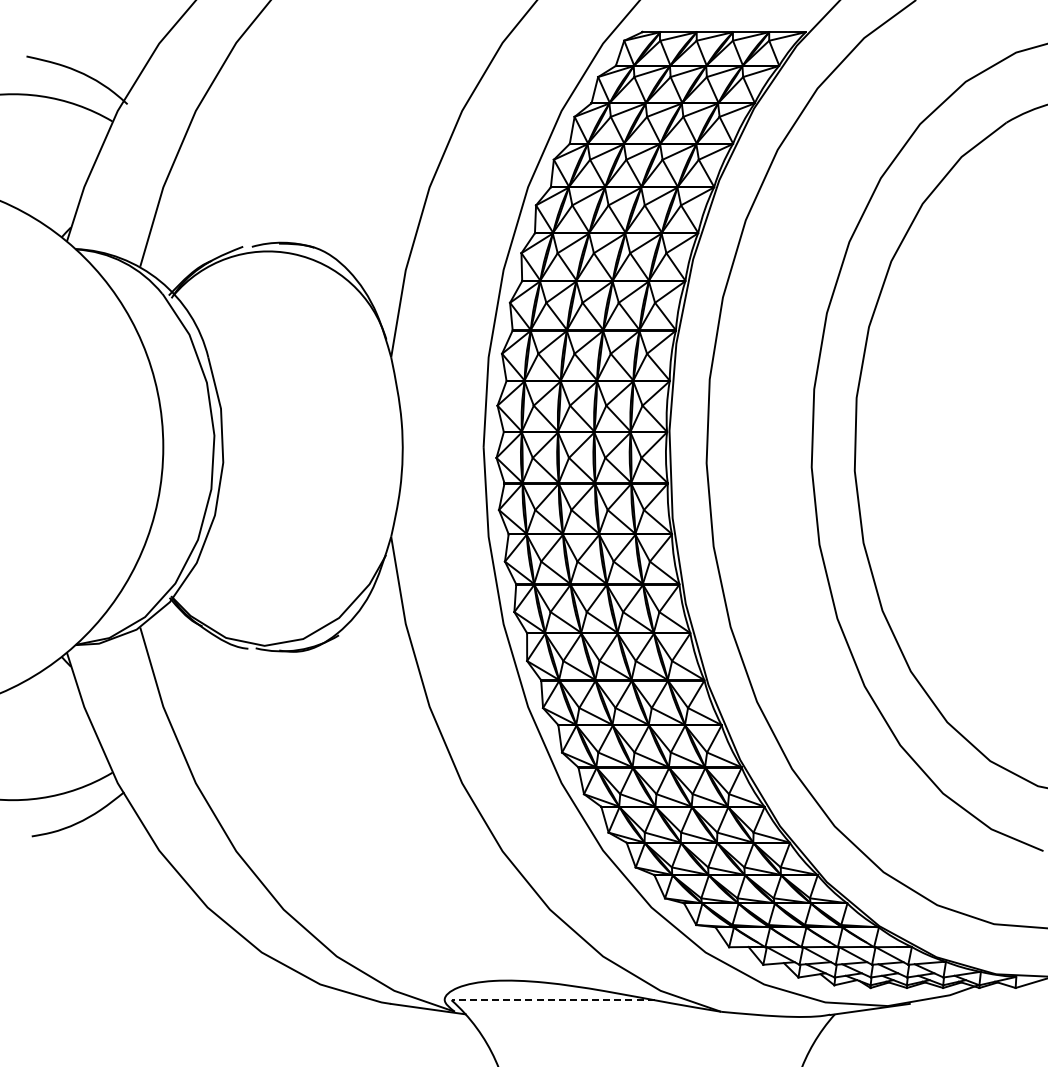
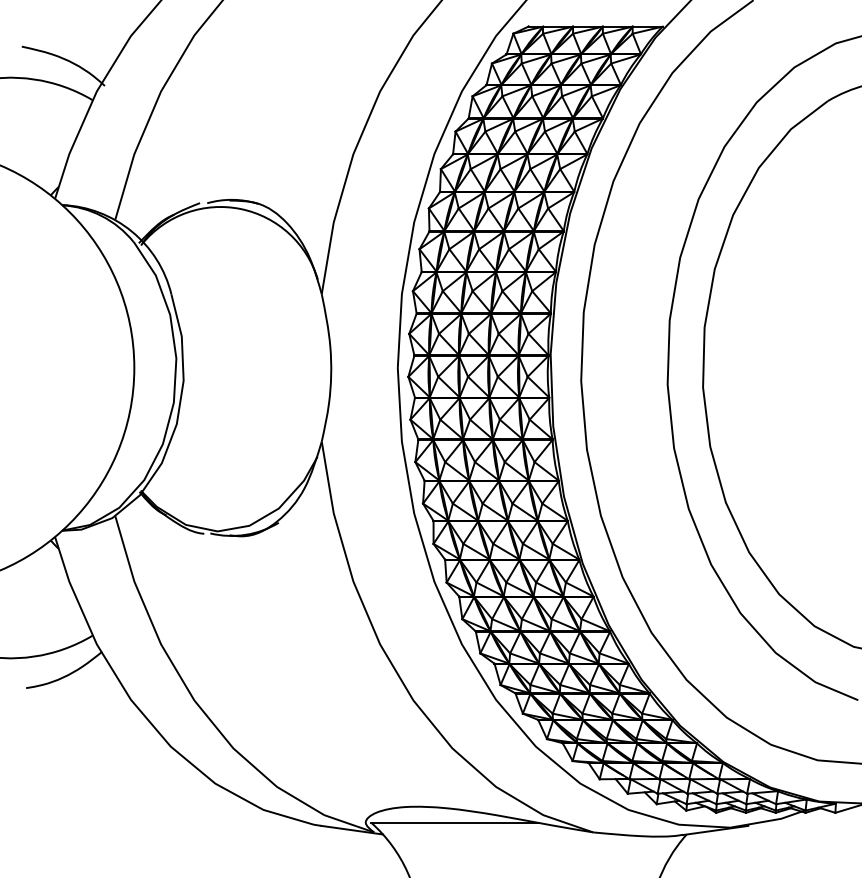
line: (553, 1000) -> (455, 823), dashed -> solid

